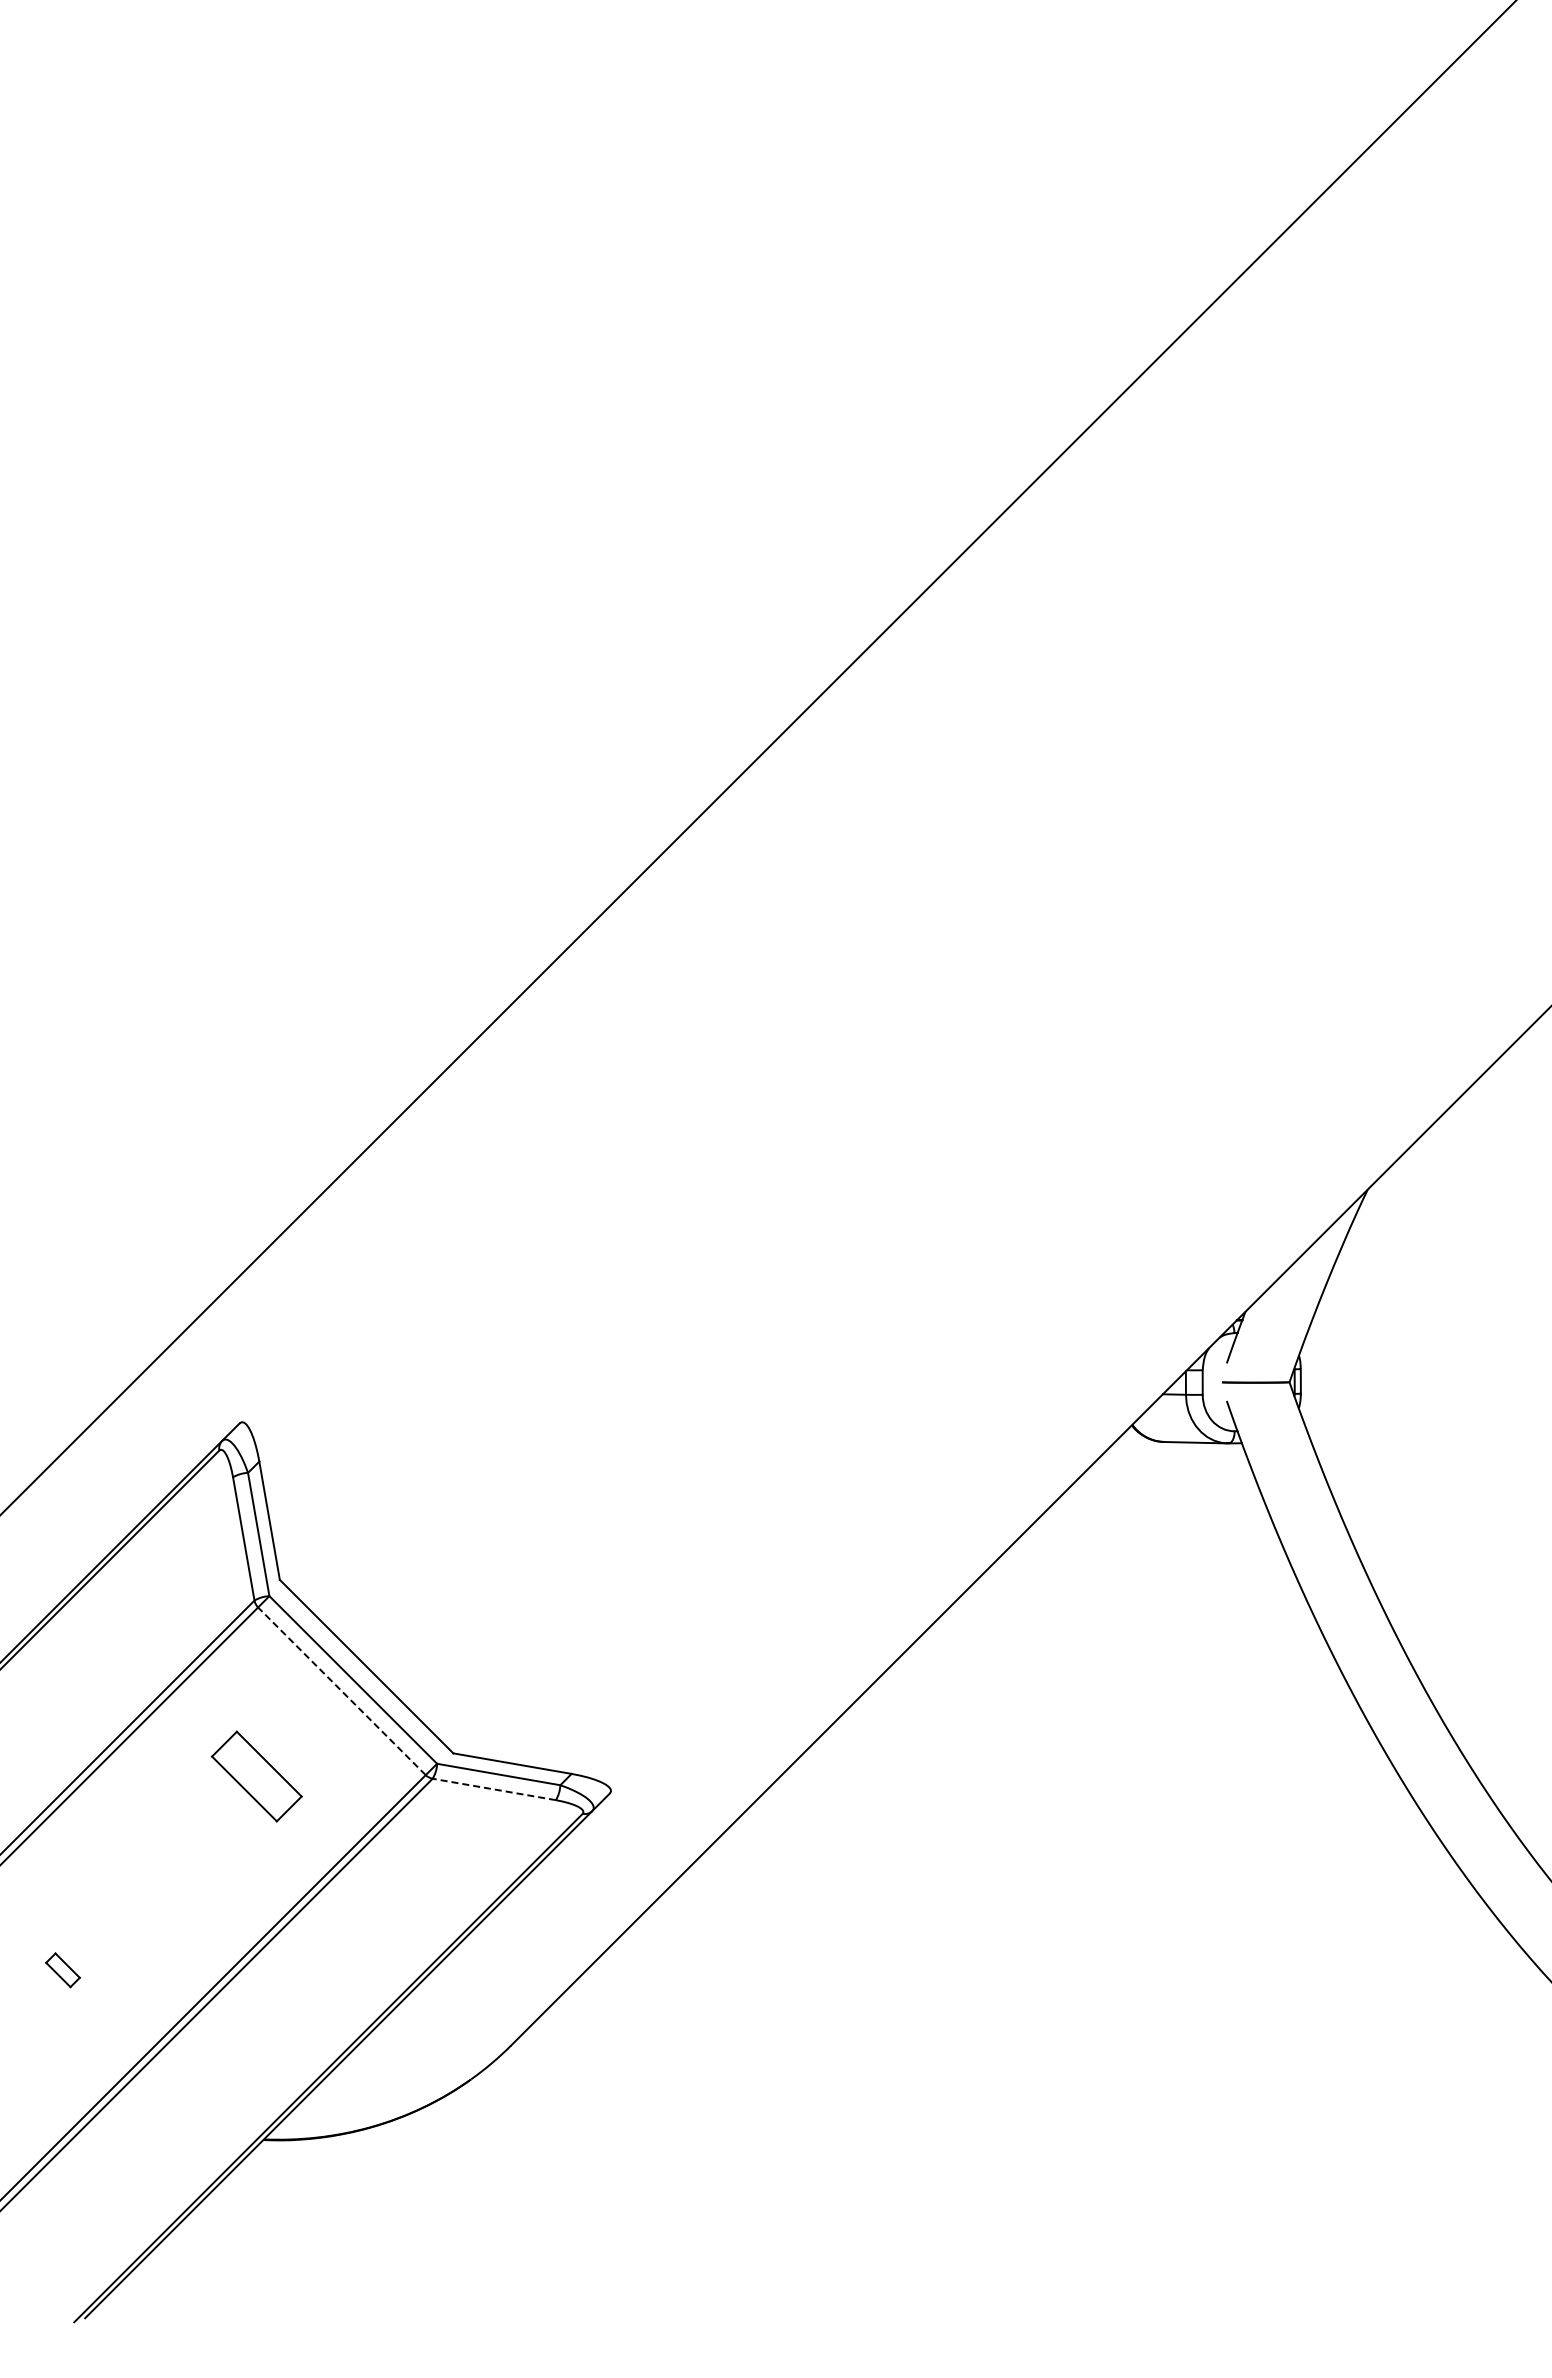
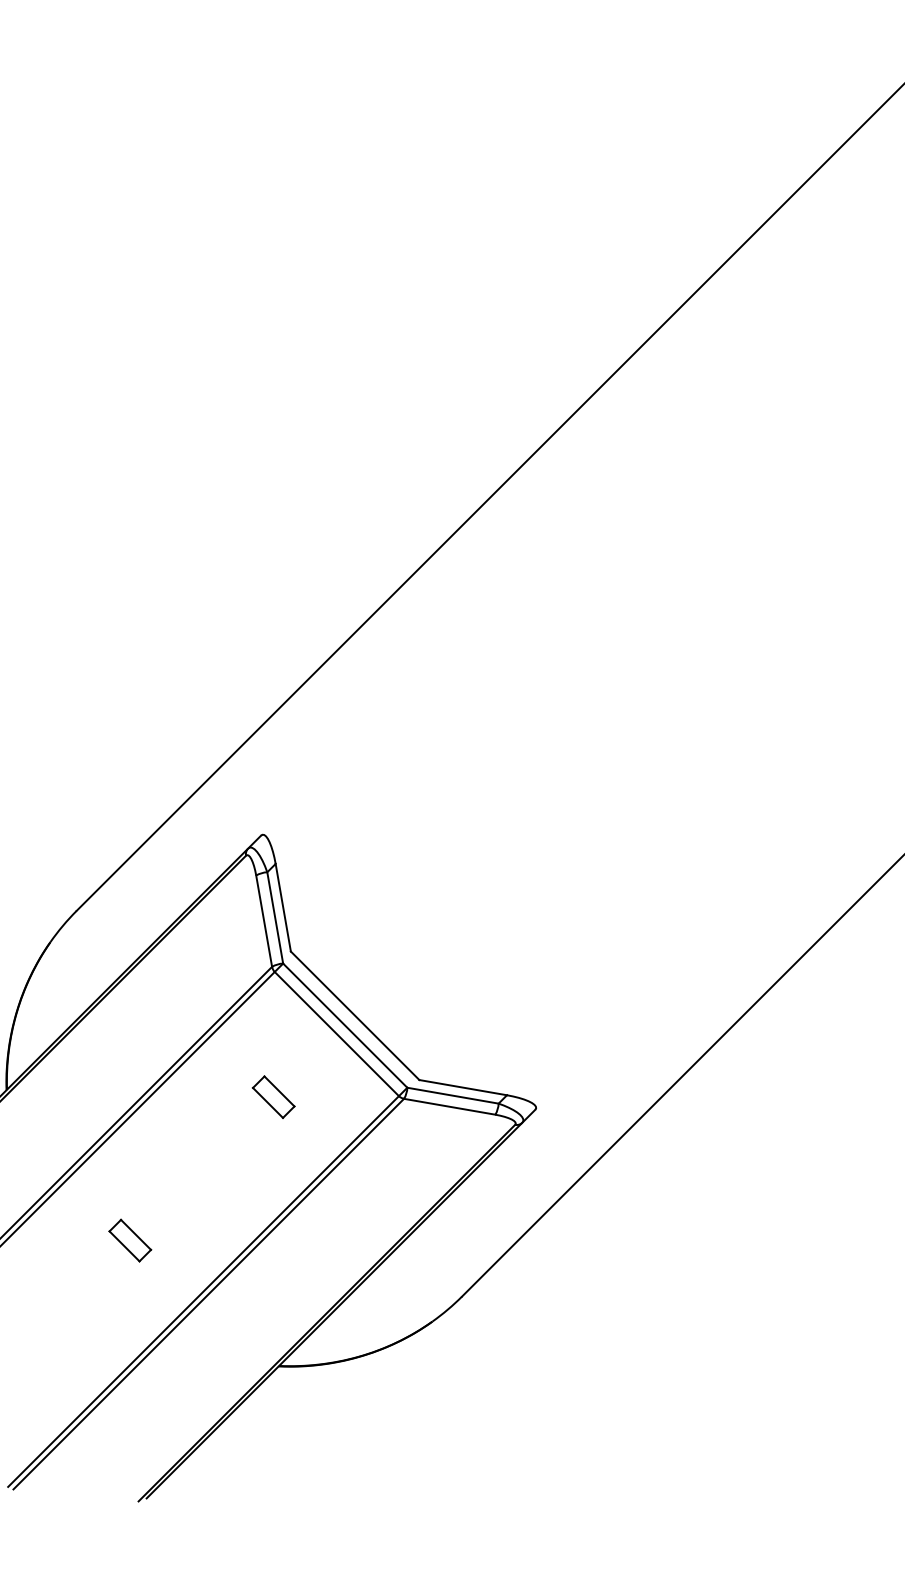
line: (341, 1691) -> (336, 1034), dashed -> solid
part: (256, 1776) -> (273, 1097), size x0.62
line: (494, 1789) -> (449, 1106), dashed -> solid
part: (62, 1970) -> (129, 1240), size x1.67

